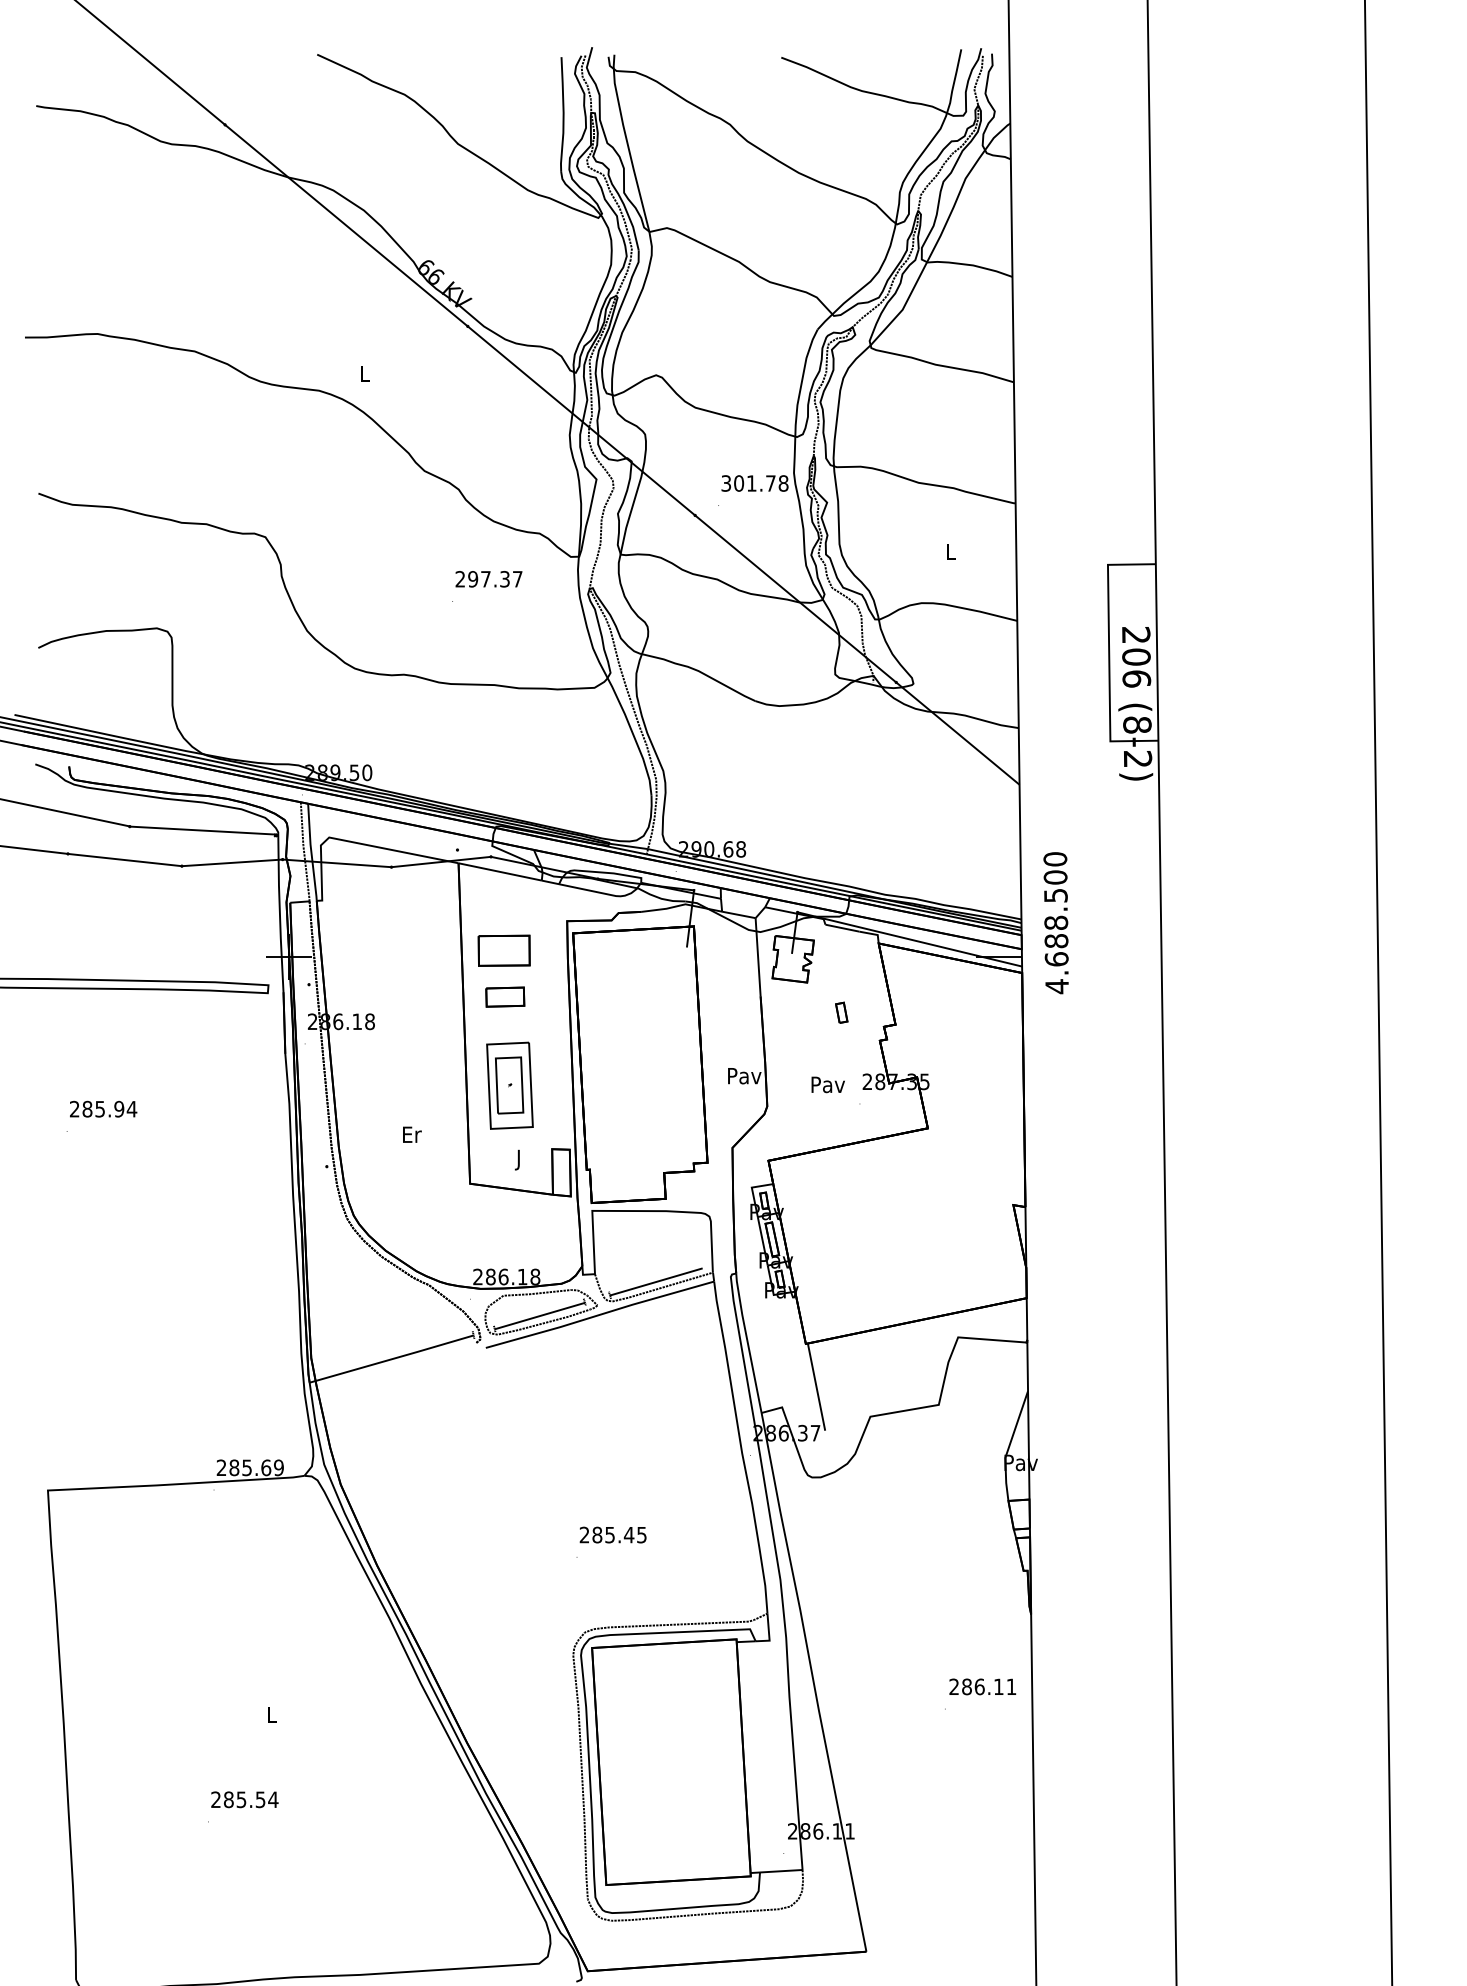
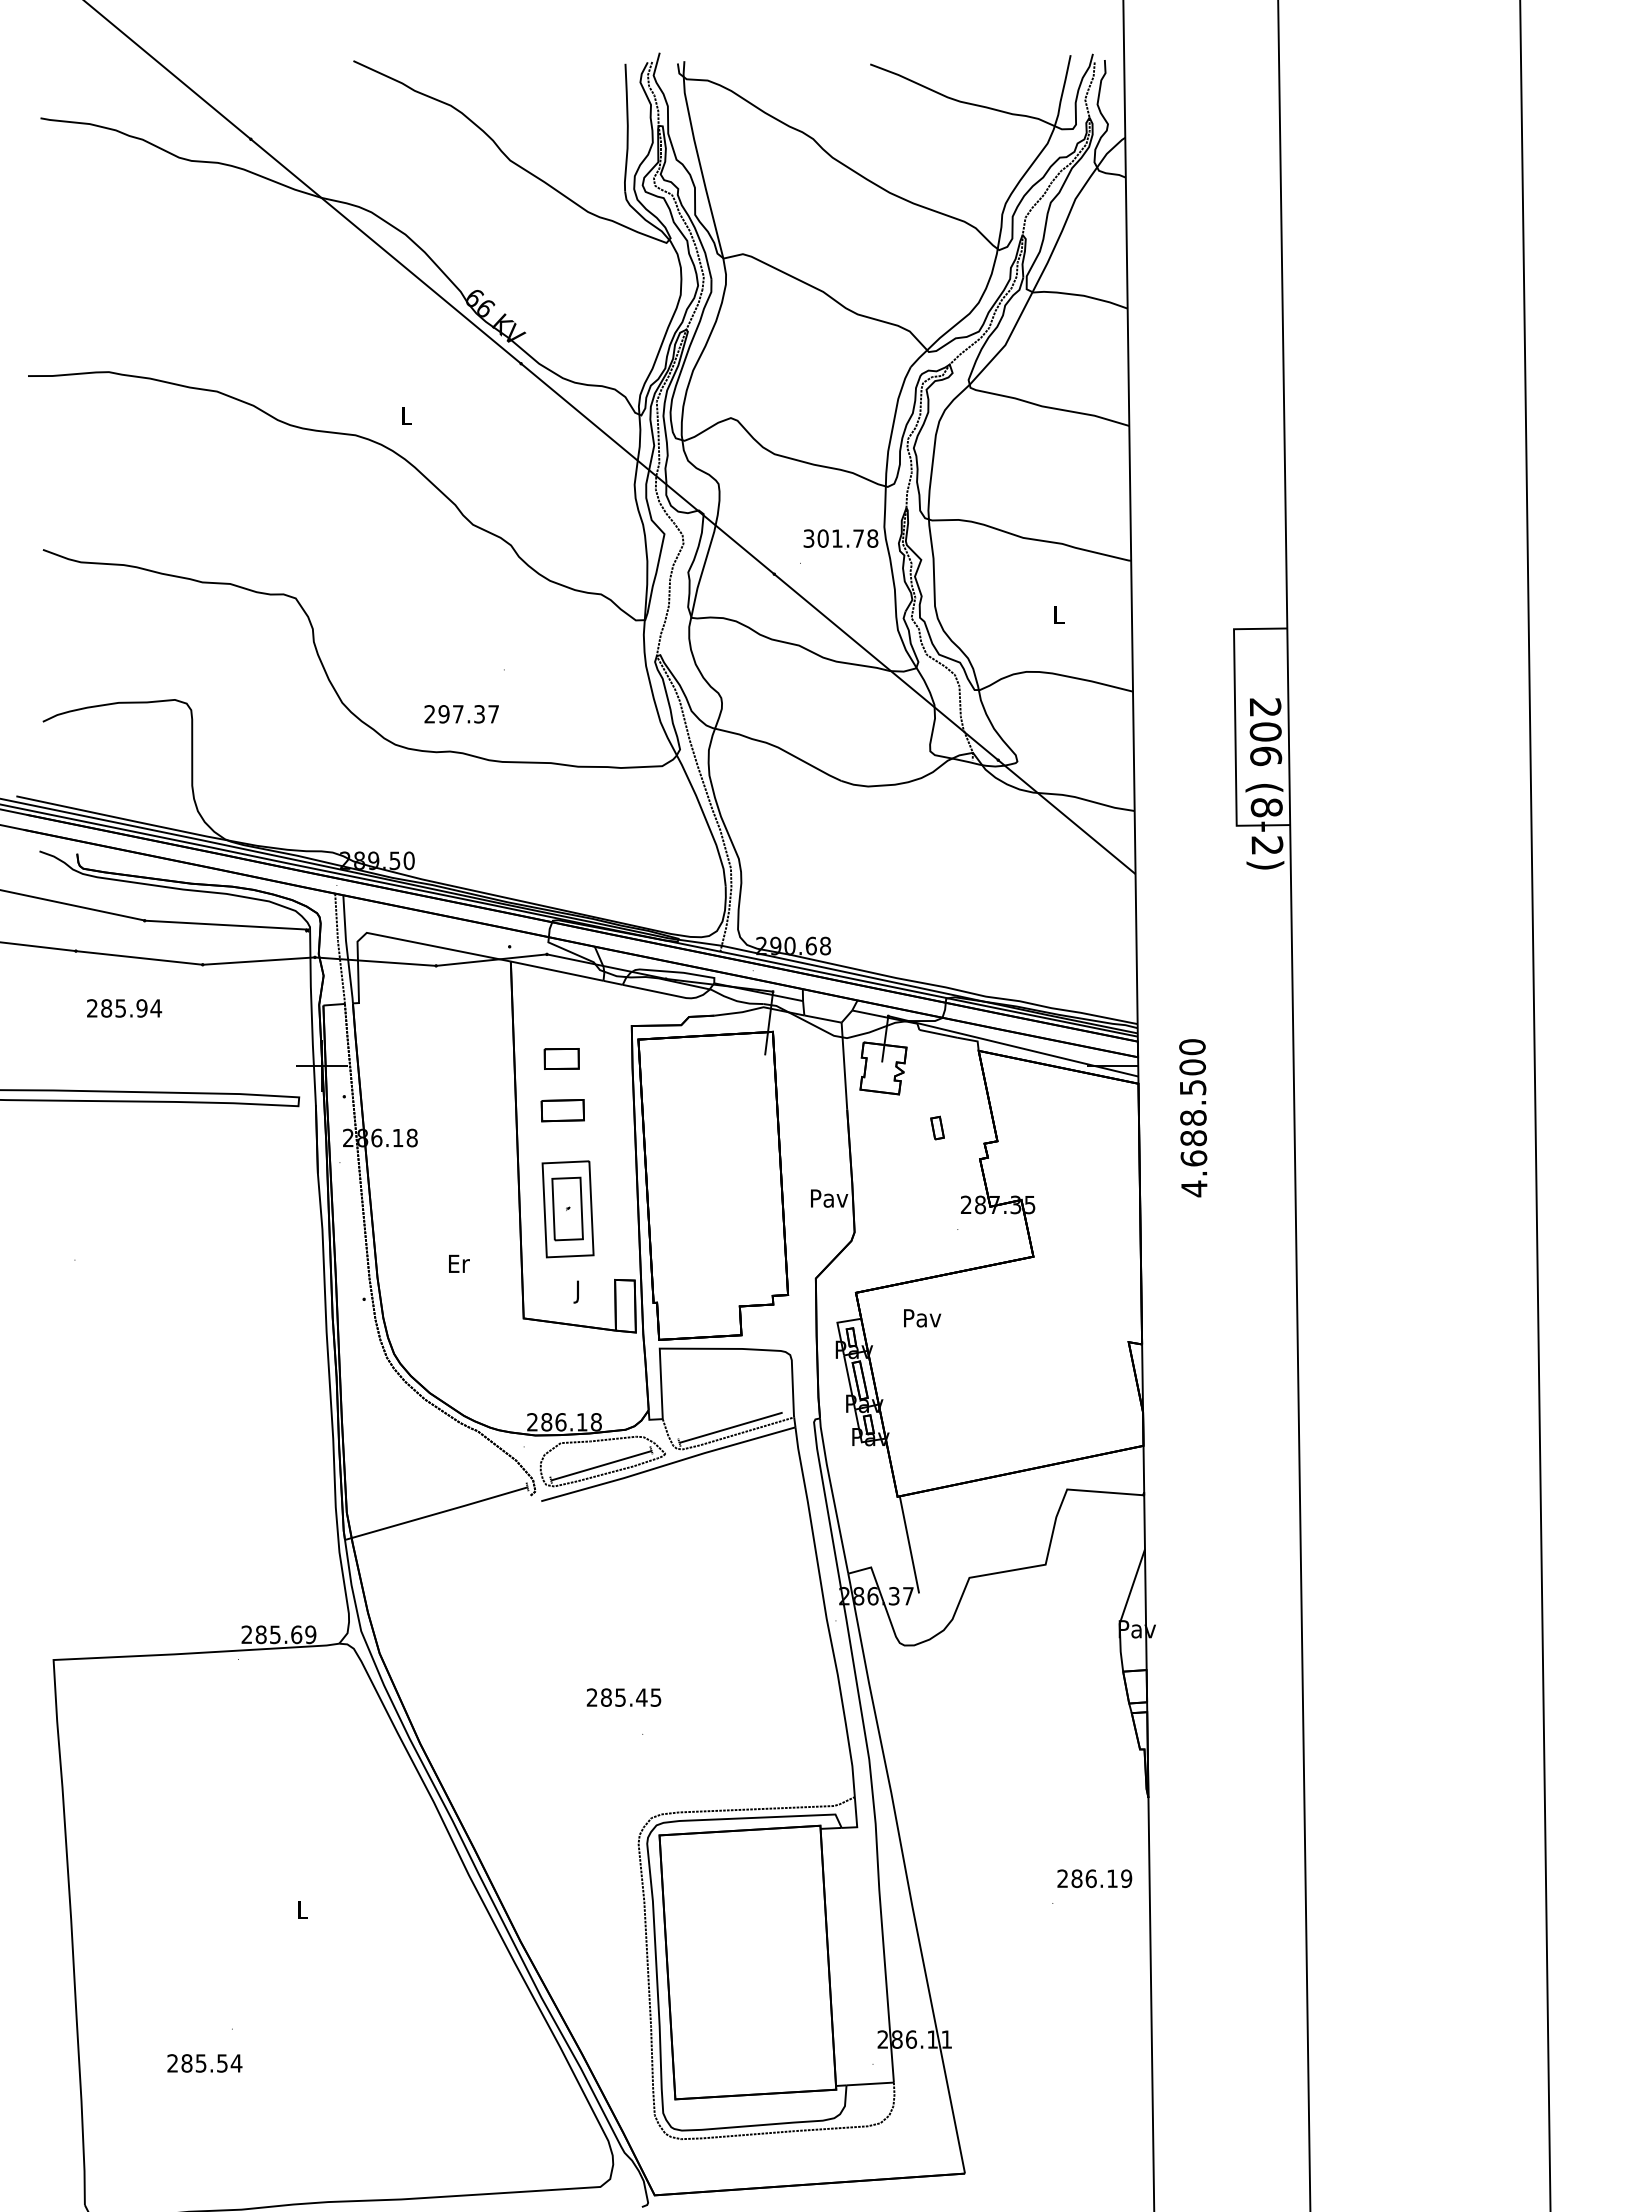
text: (488, 579) -> (461, 714), moved
text: (1056, 923) -> (1193, 1118), moved
part: (504, 950) -> (561, 1058), size x0.6
text: (828, 1085) -> (922, 1318), moved
text: (103, 1109) -> (124, 1008), moved
text: (612, 1534) -> (623, 1697), moved
text: (1011, 1686) -> (1126, 1878), 286.11 -> 286.19
text: (244, 1799) -> (204, 2063), moved

